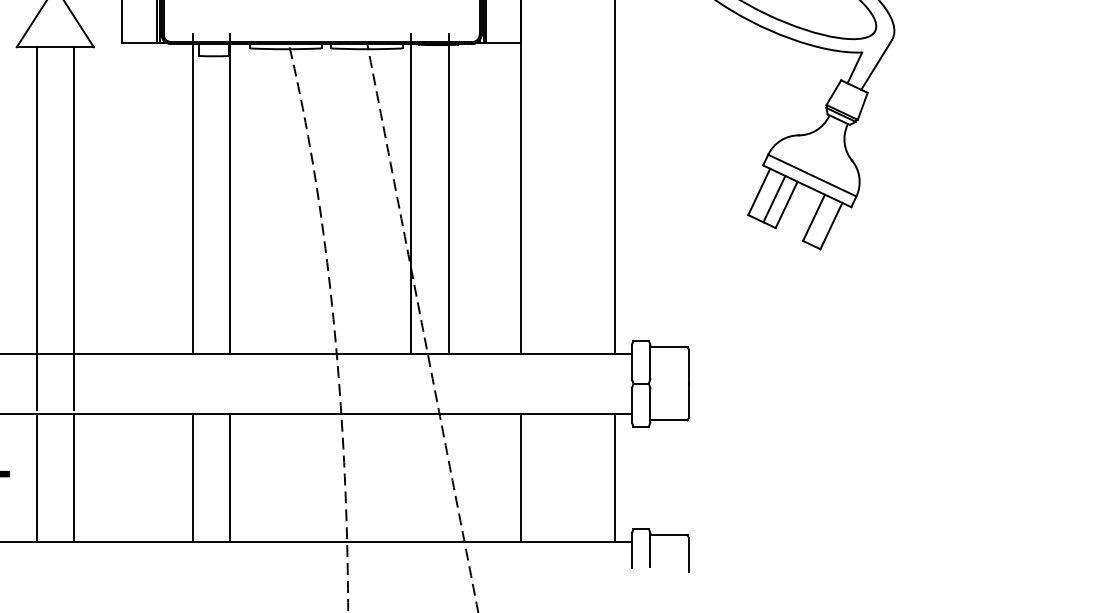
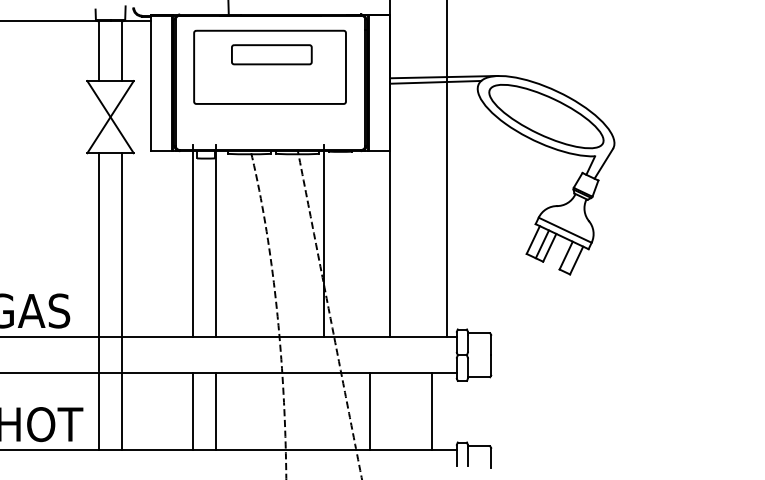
line: (448, 194) -> (346, 241), removed
line: (521, 477) -> (370, 411), moved
line: (614, 477) -> (431, 411), moved

